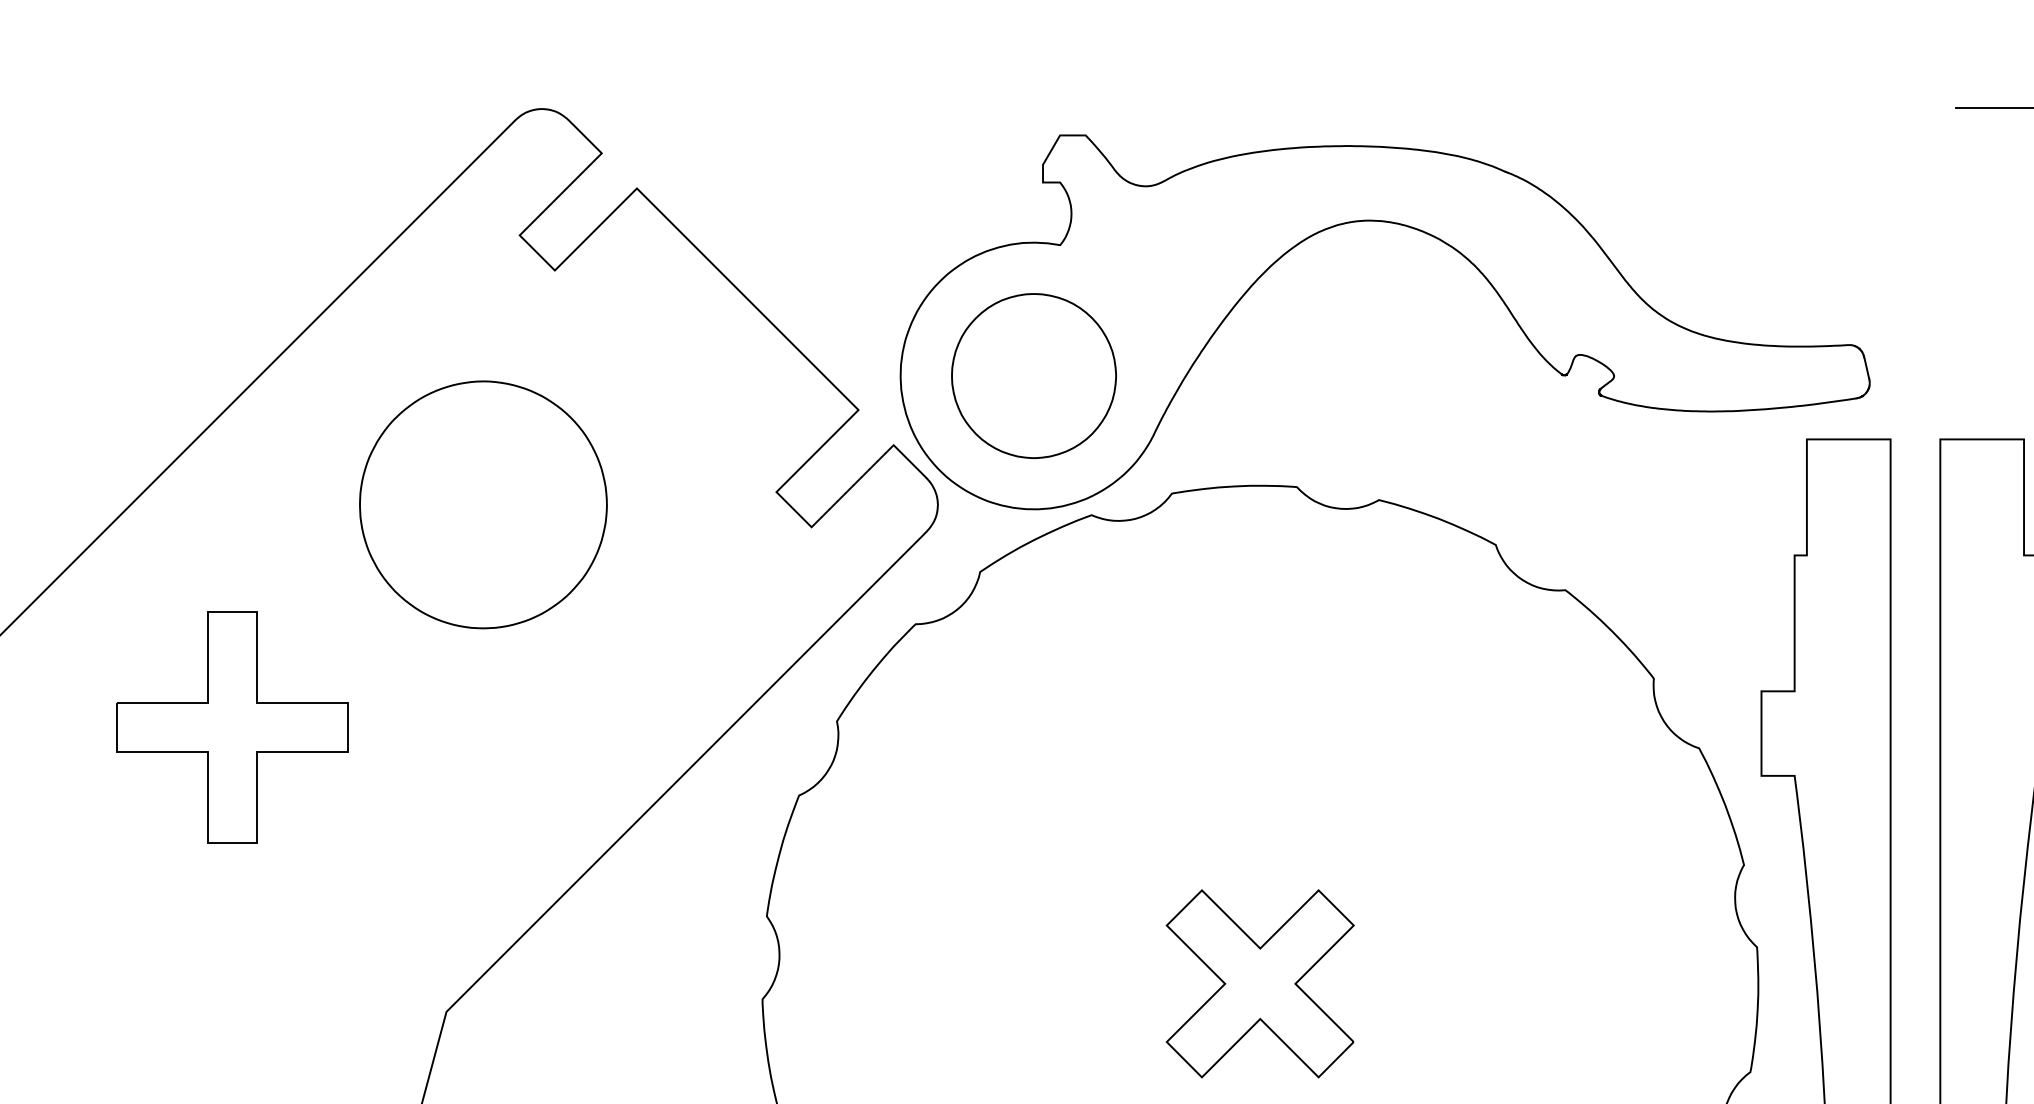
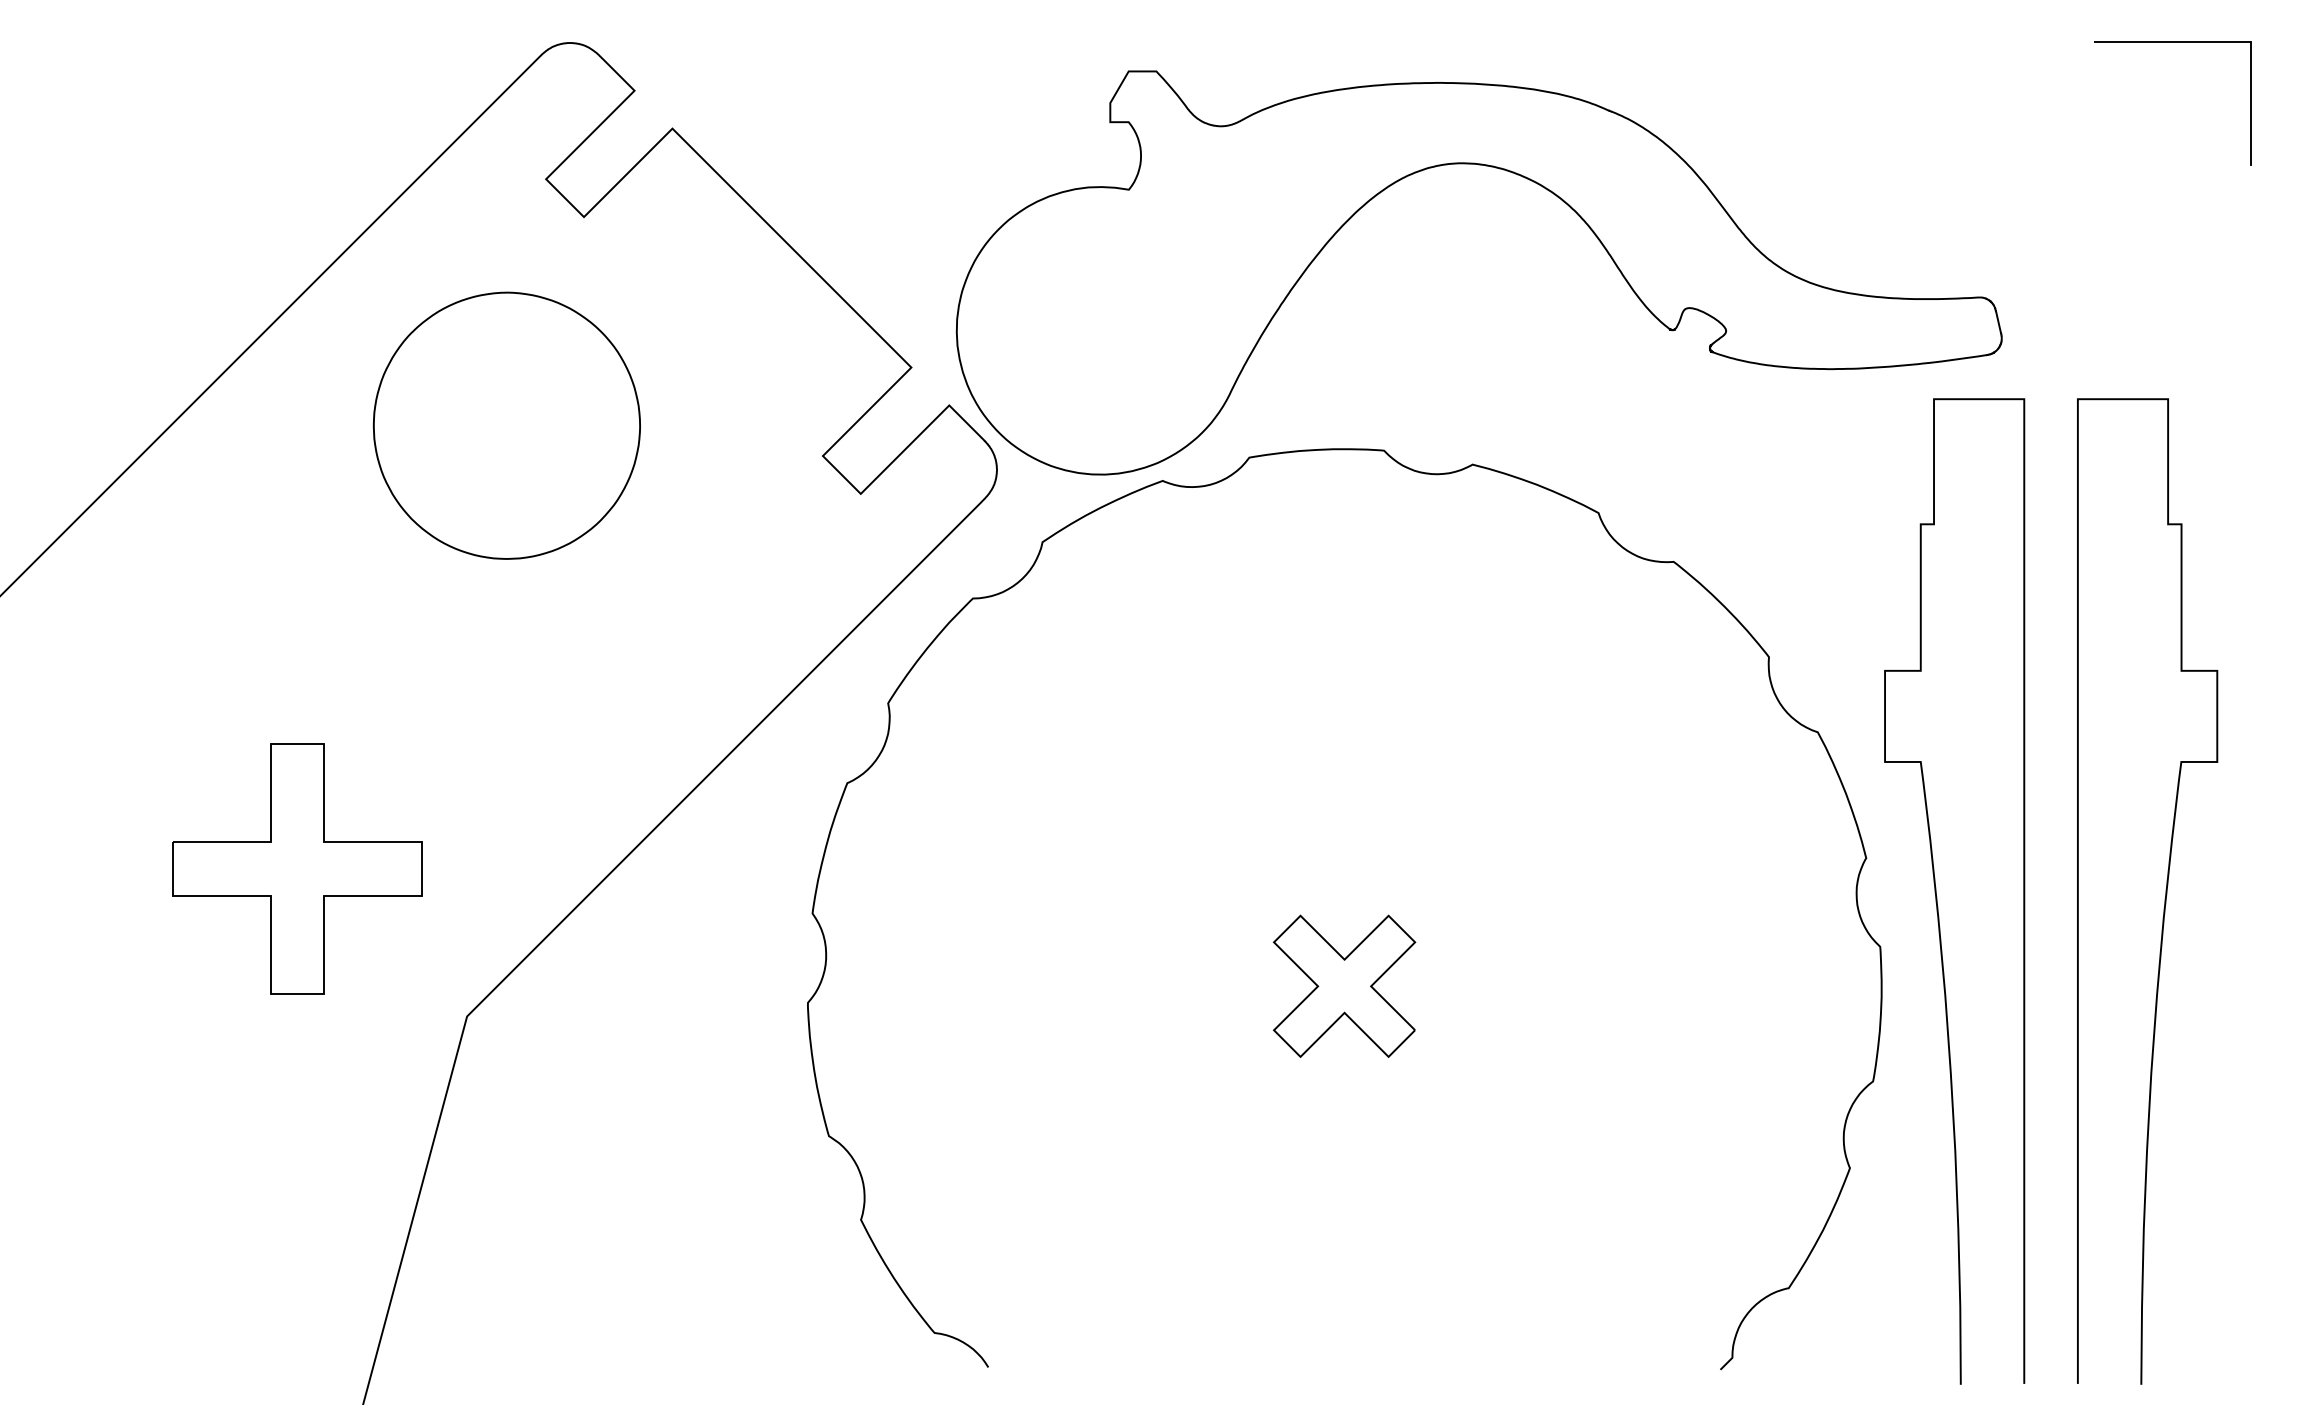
part: (1033, 375) -> (1100, 330), removed
part: (483, 504) -> (506, 425), moved
part: (232, 727) -> (297, 868), moved
part: (1260, 984) -> (1344, 986), size x0.7

